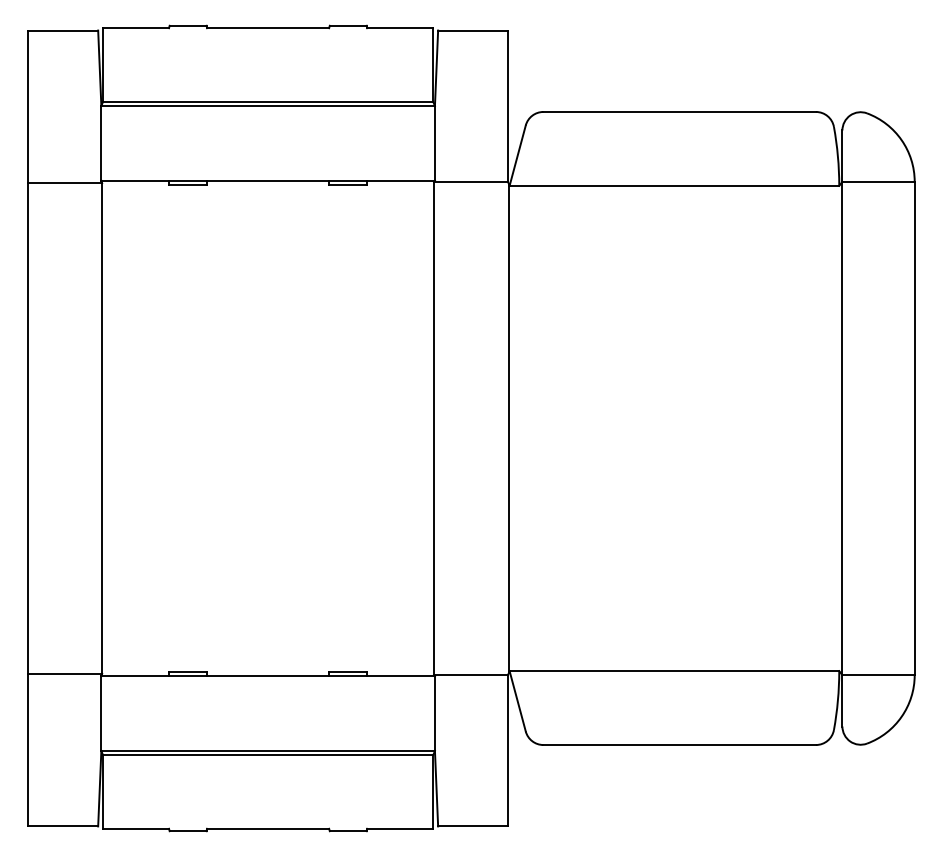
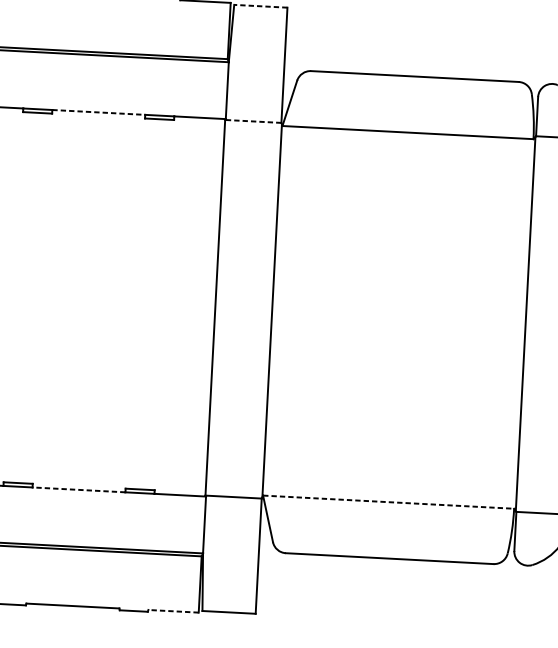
line: (473, 30) -> (261, 6), solid -> dashed
line: (268, 180) -> (99, 112), solid -> dashed
line: (471, 181) -> (253, 121), solid -> dashed
line: (674, 671) -> (388, 502), solid -> dashed
line: (267, 676) -> (78, 490), solid -> dashed
line: (399, 828) -> (172, 611), solid -> dashed

